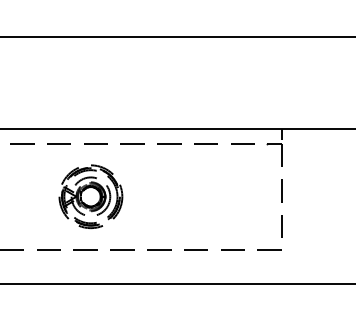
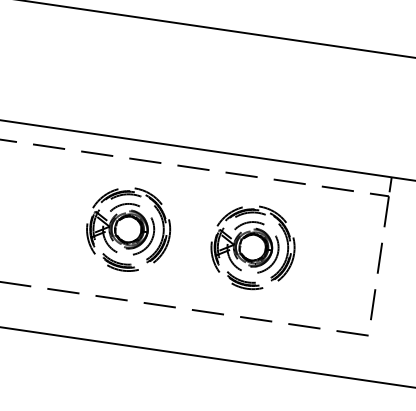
part: (185, 196) -> (252, 247), added

